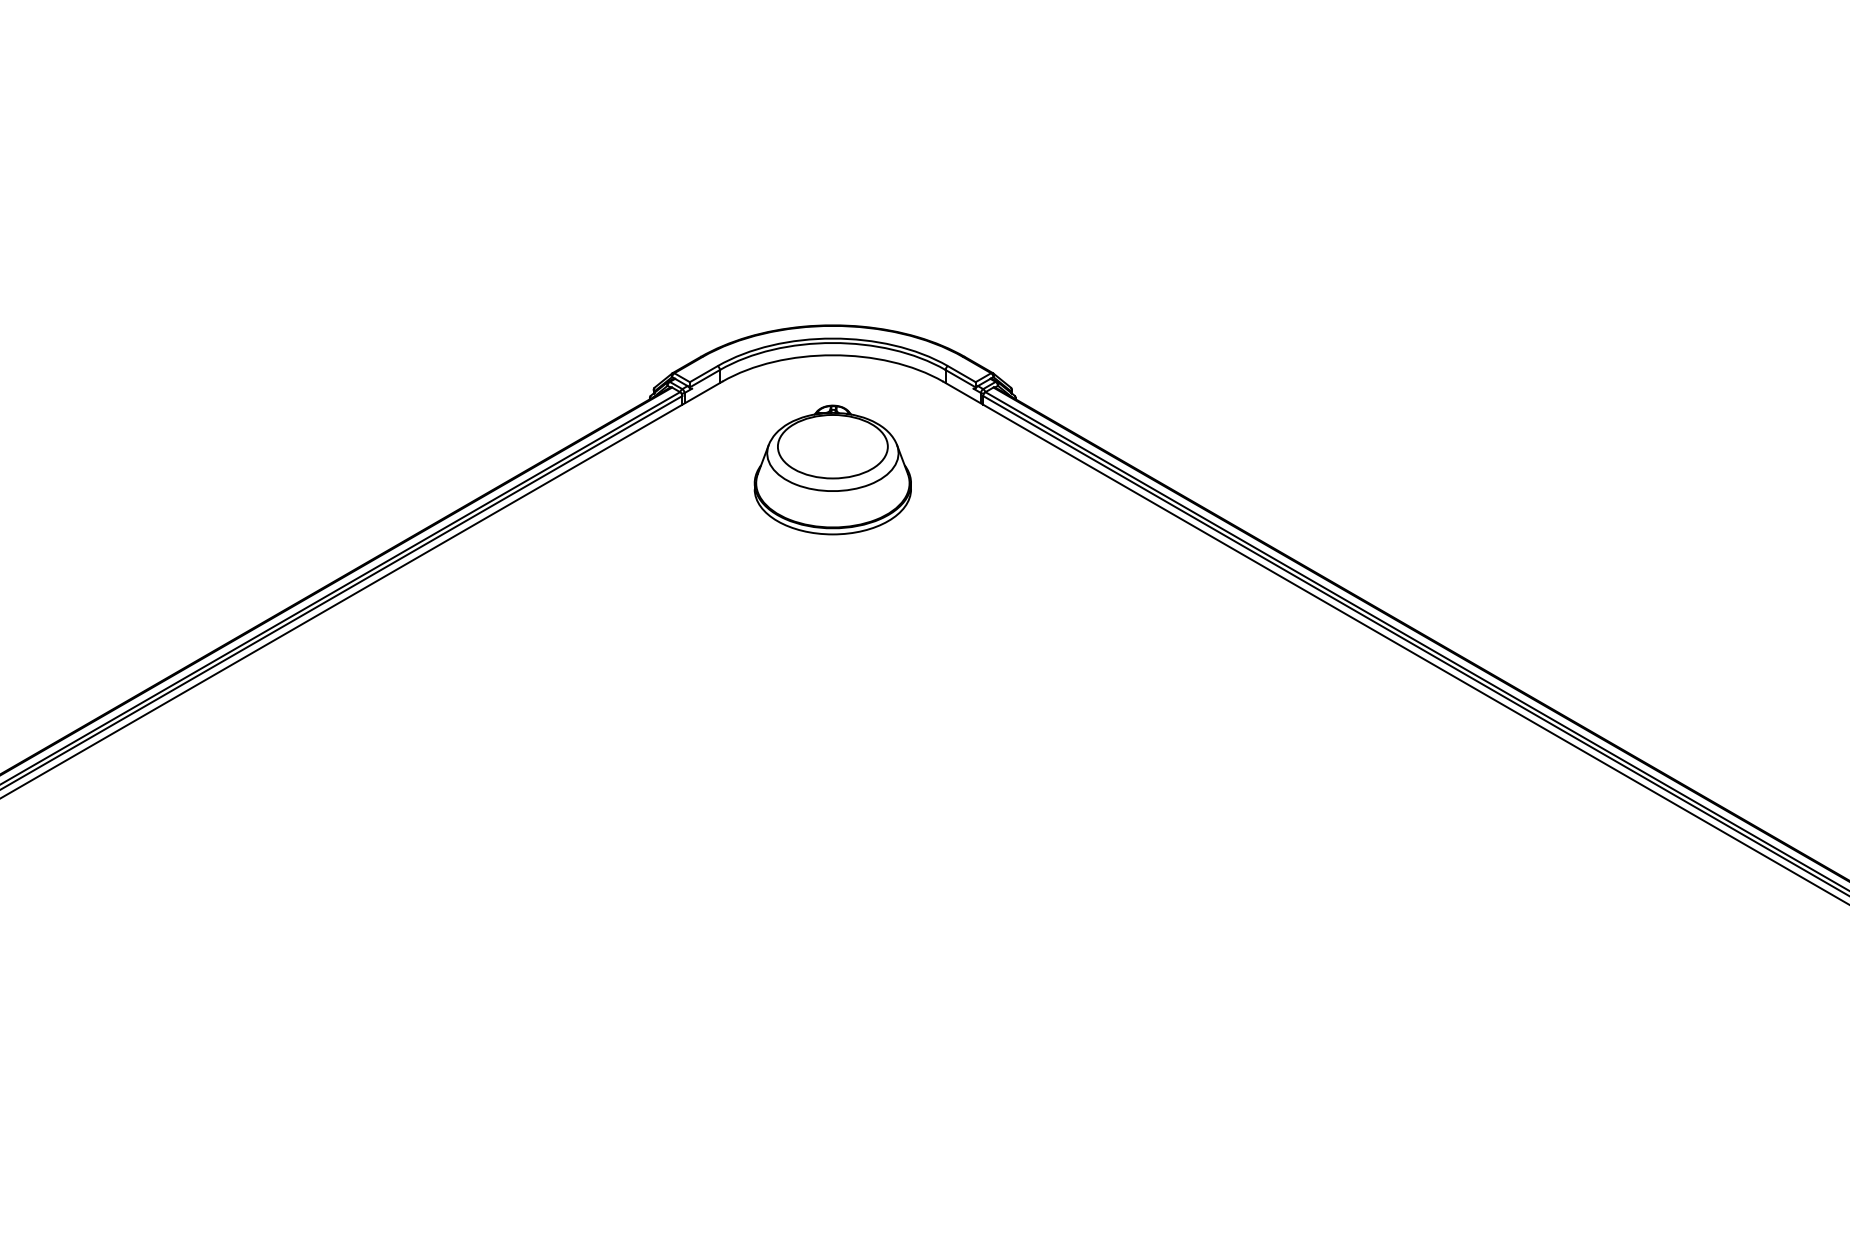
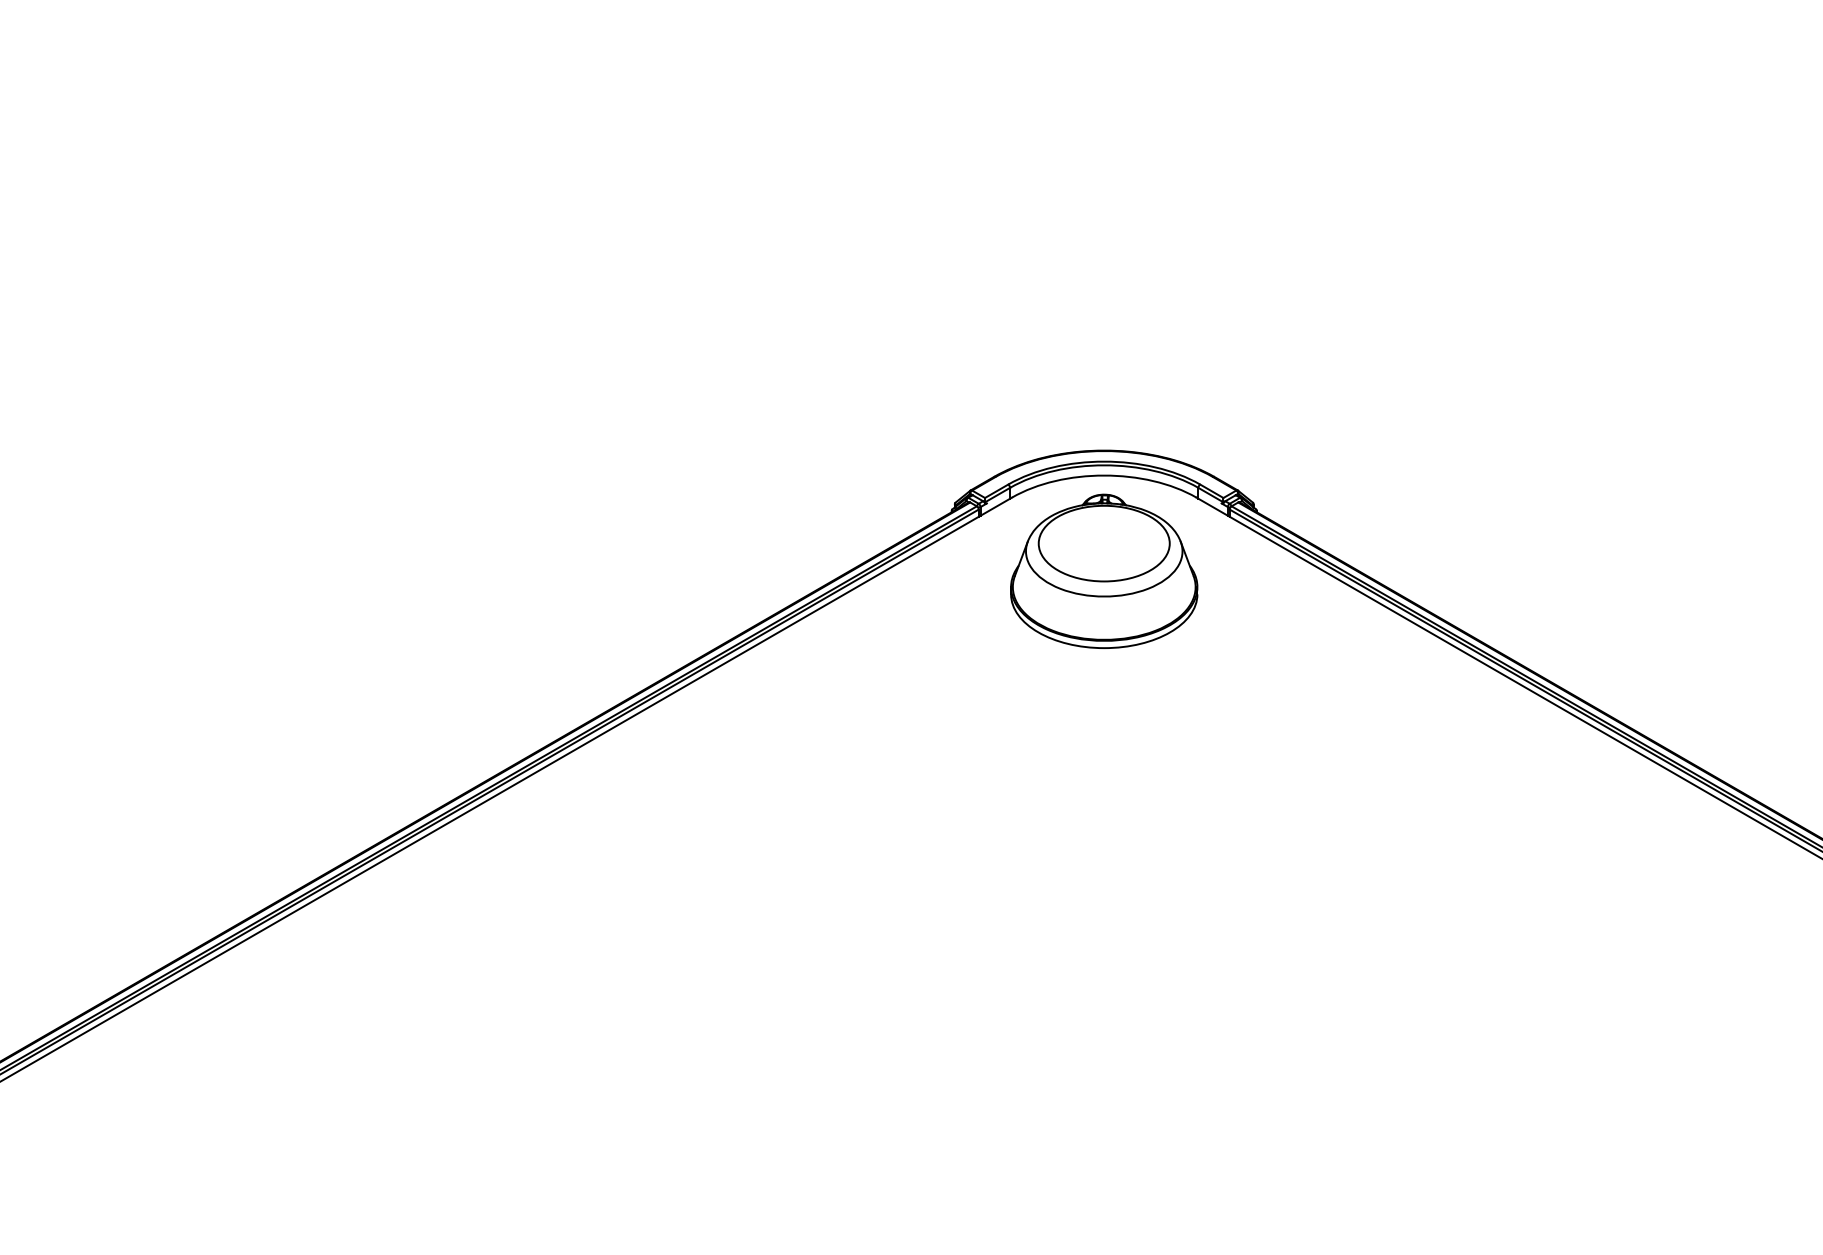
part: (833, 469) -> (1104, 570), size x1.43

